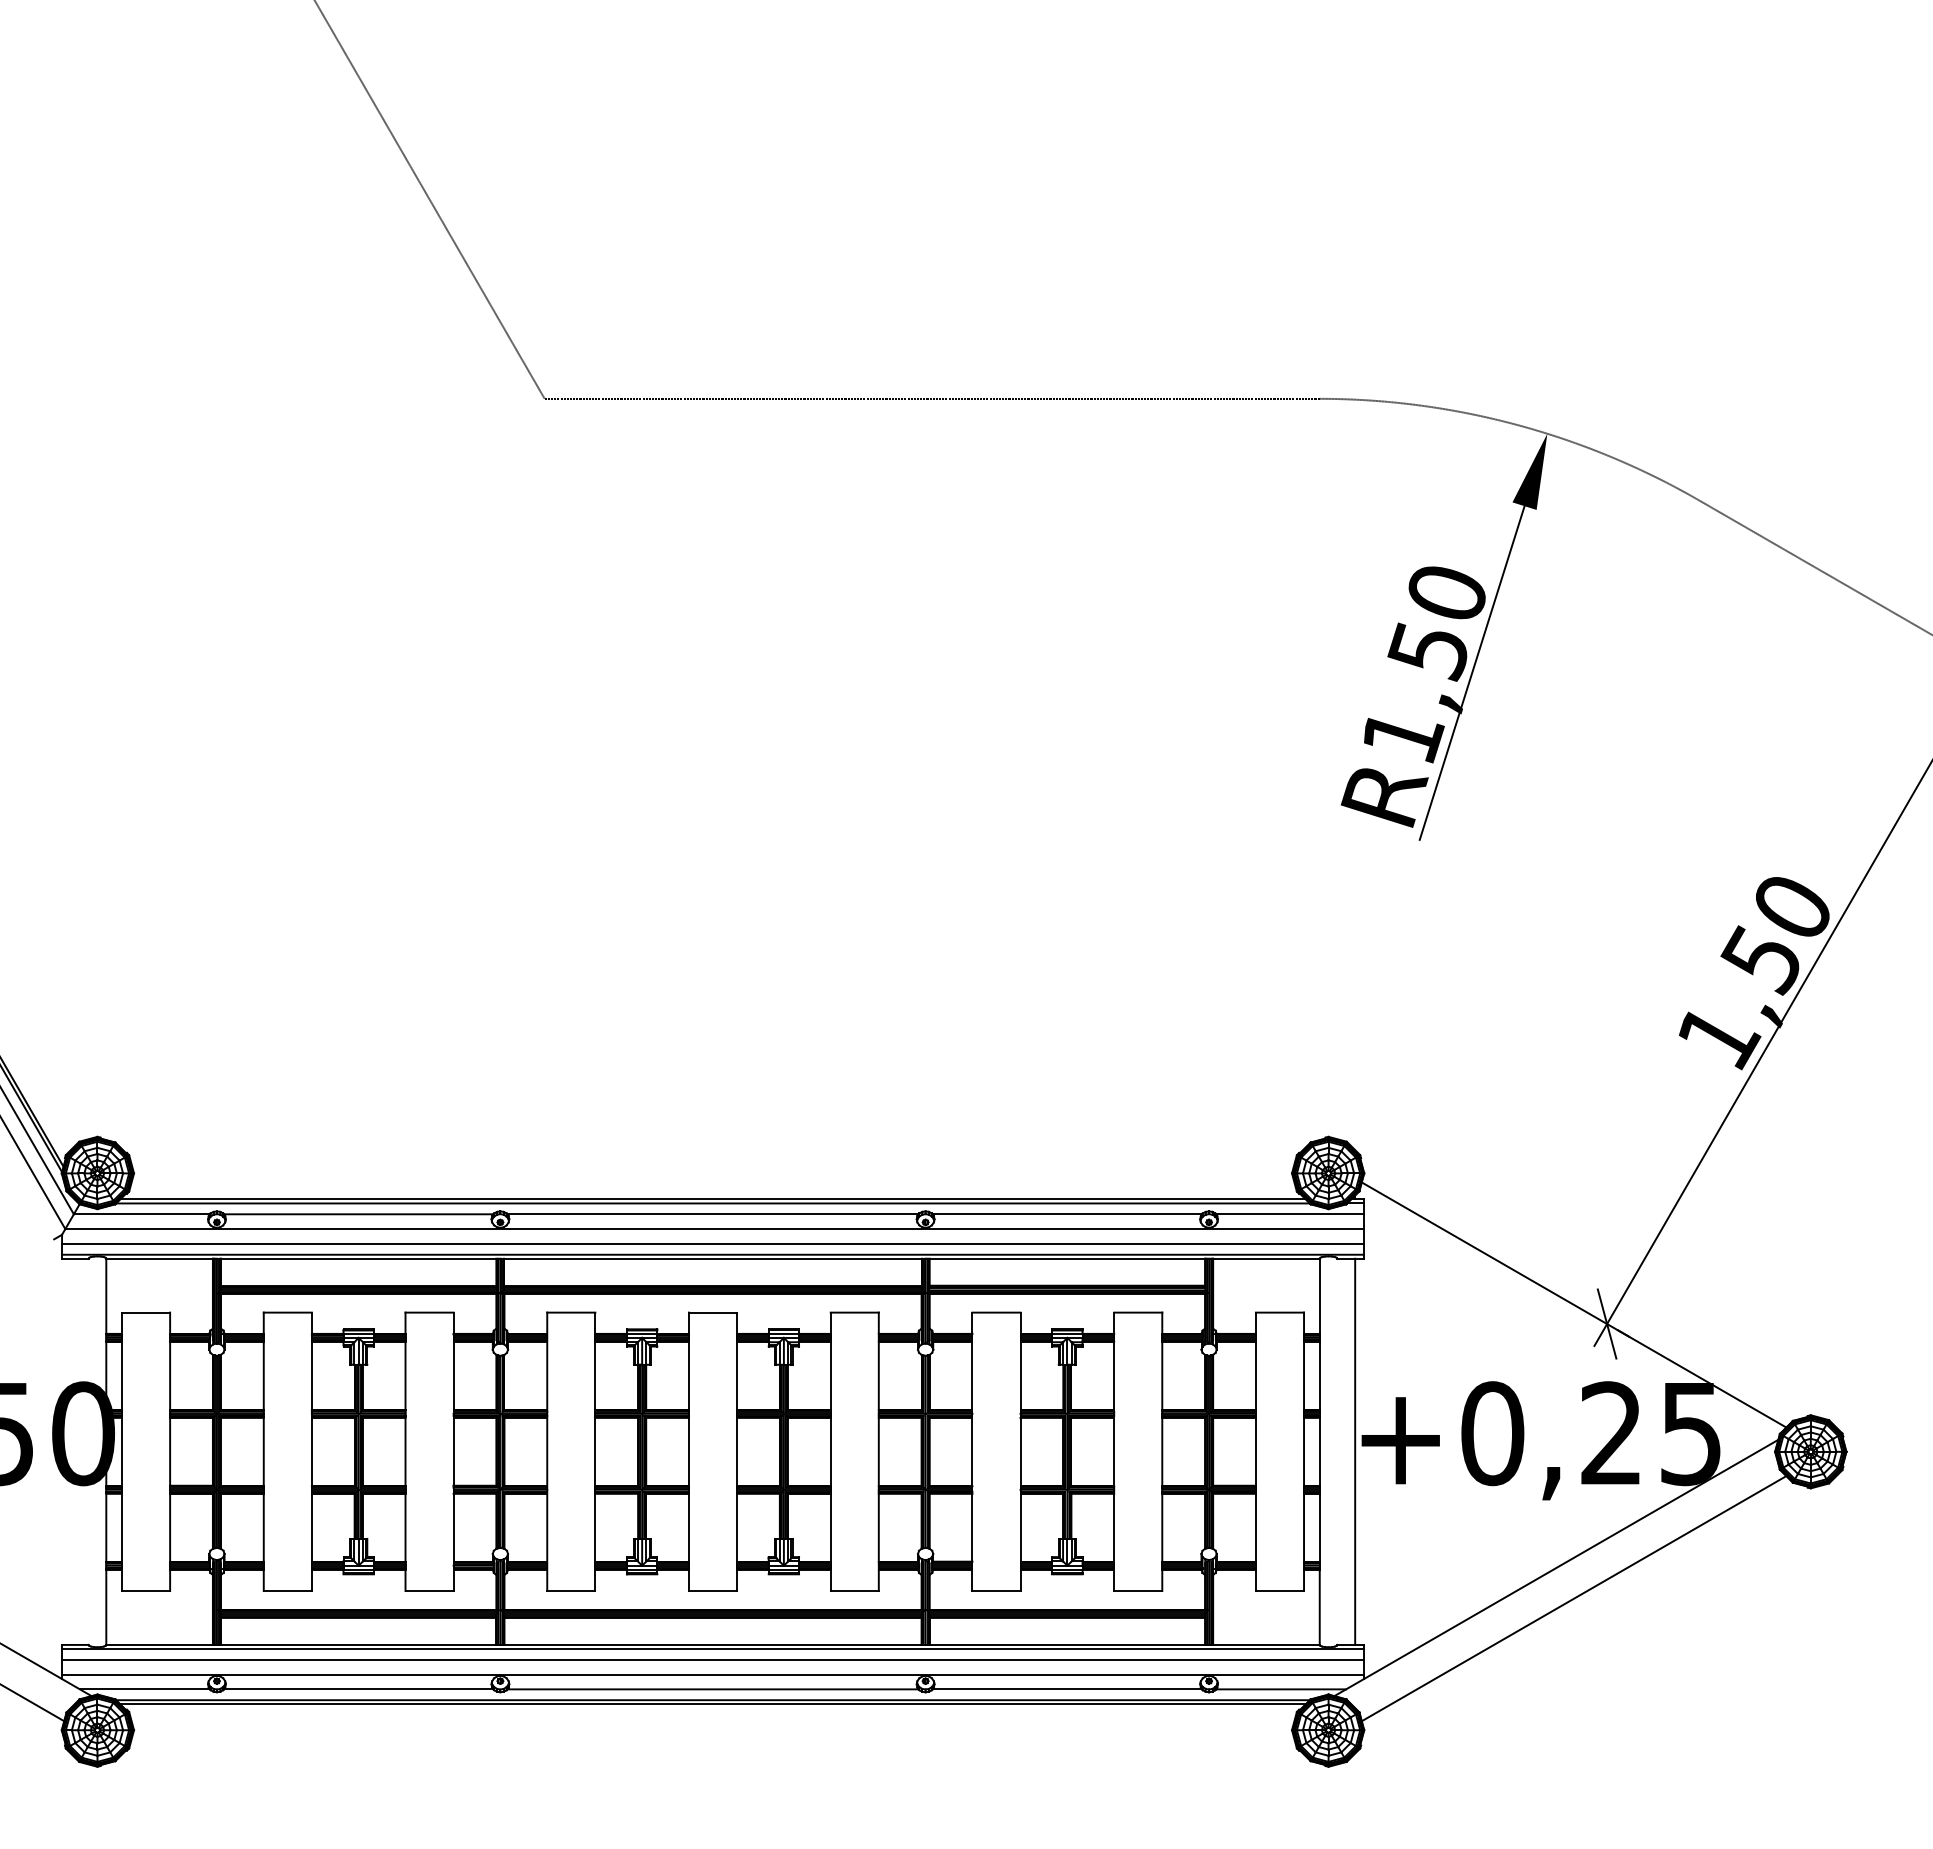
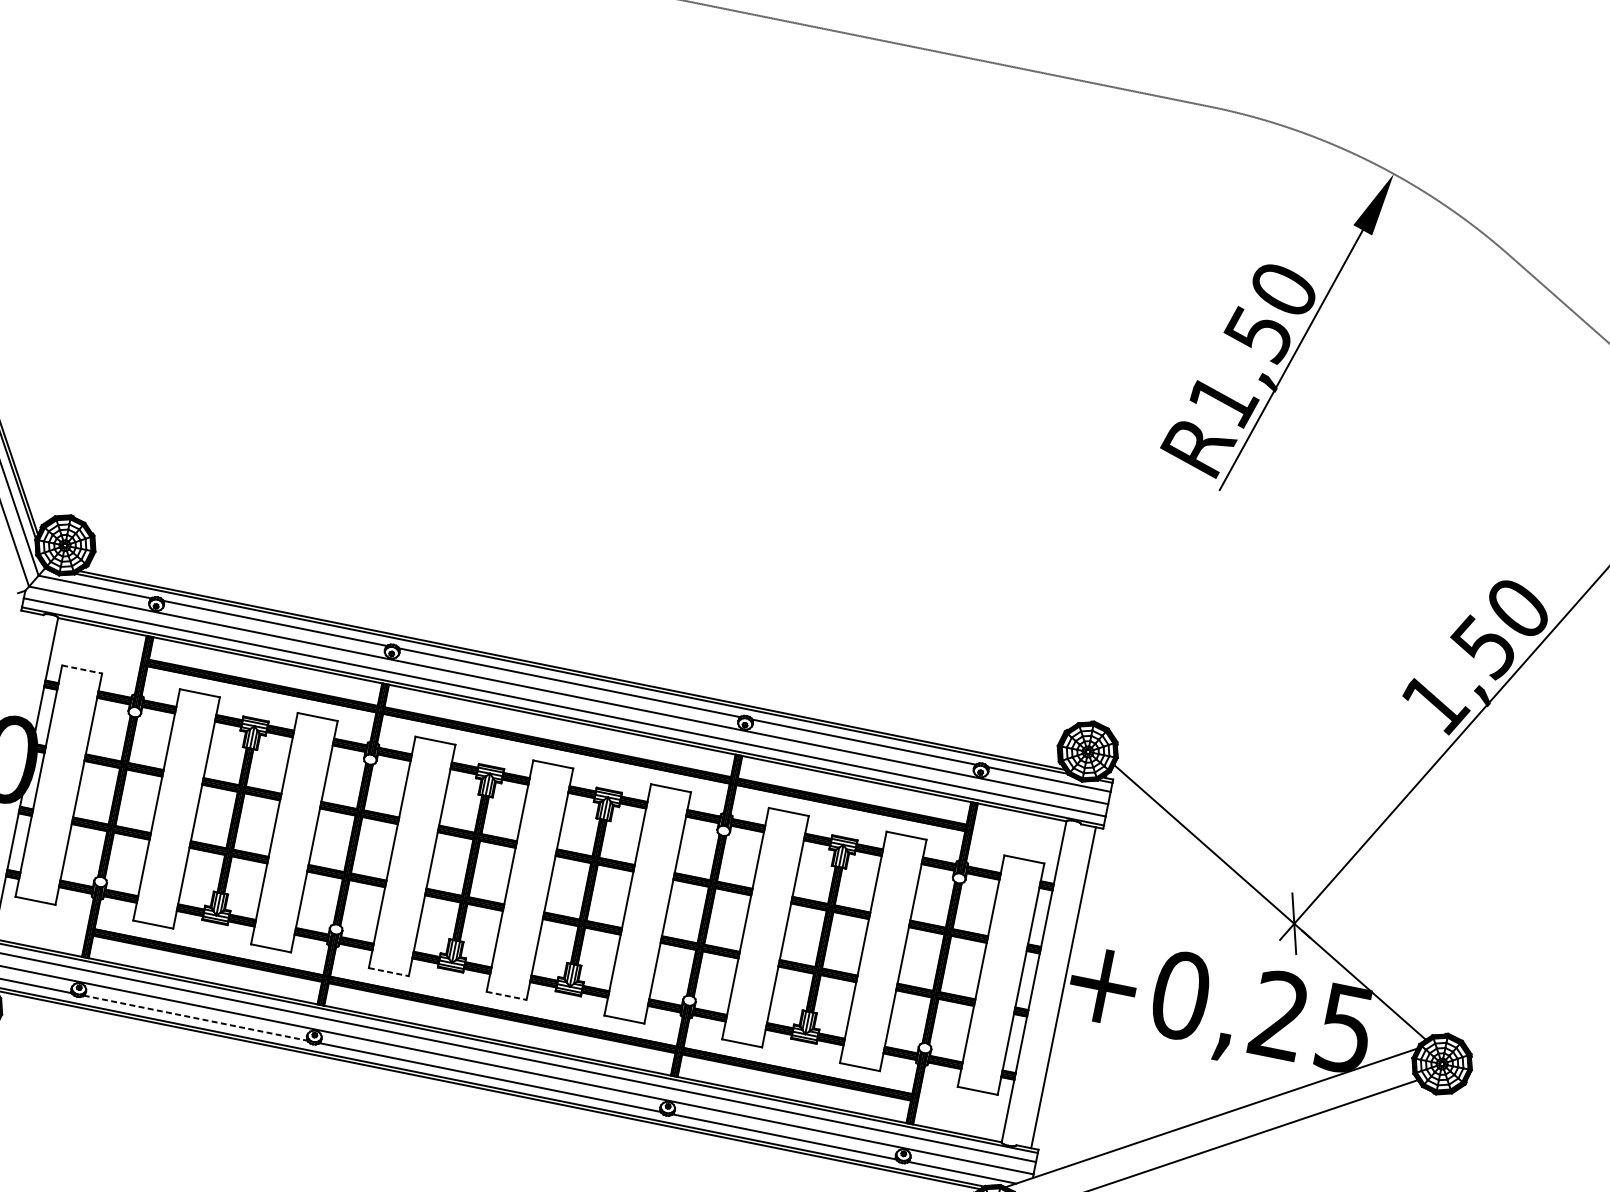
line: (146, 1312) -> (82, 669), solid -> dashed
line: (571, 1591) -> (388, 972), solid -> dashed
line: (713, 1591) -> (506, 996), solid -> dashed
line: (358, 1689) -> (195, 1018), solid -> dashed

